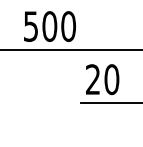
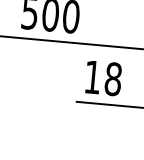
text: (102, 79) -> (103, 78), 20 -> 18

